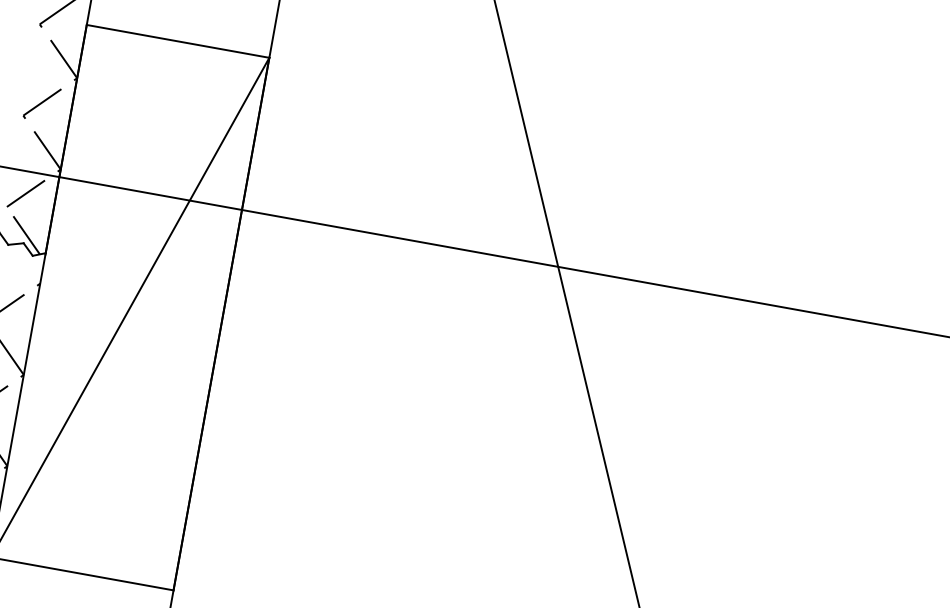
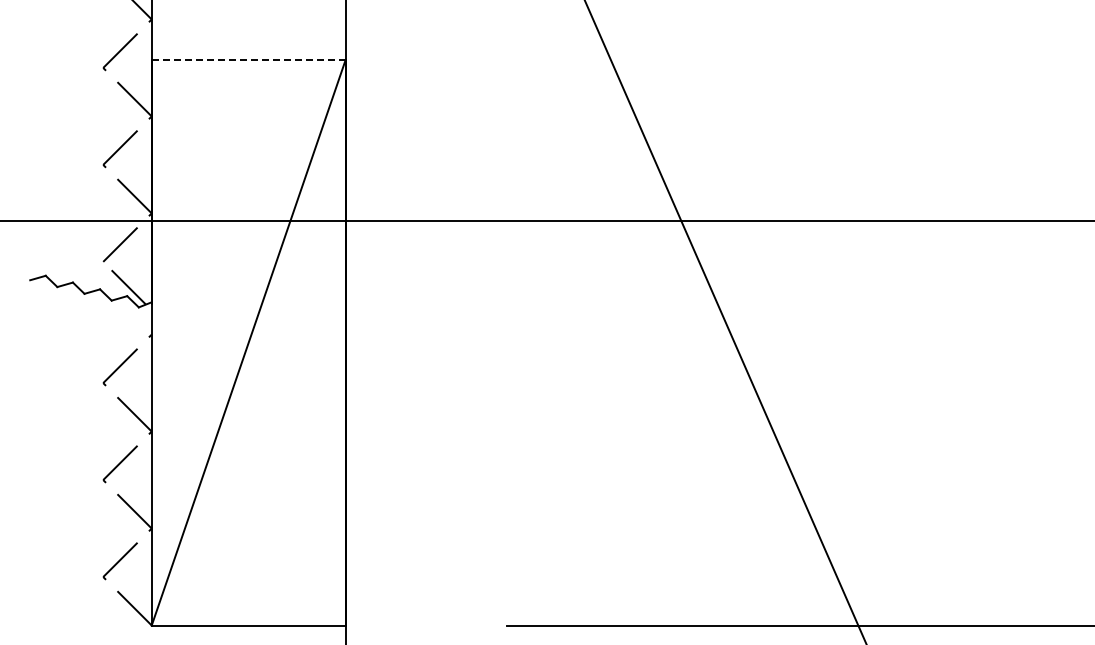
line: (177, 41) -> (248, 59), solid -> dashed

